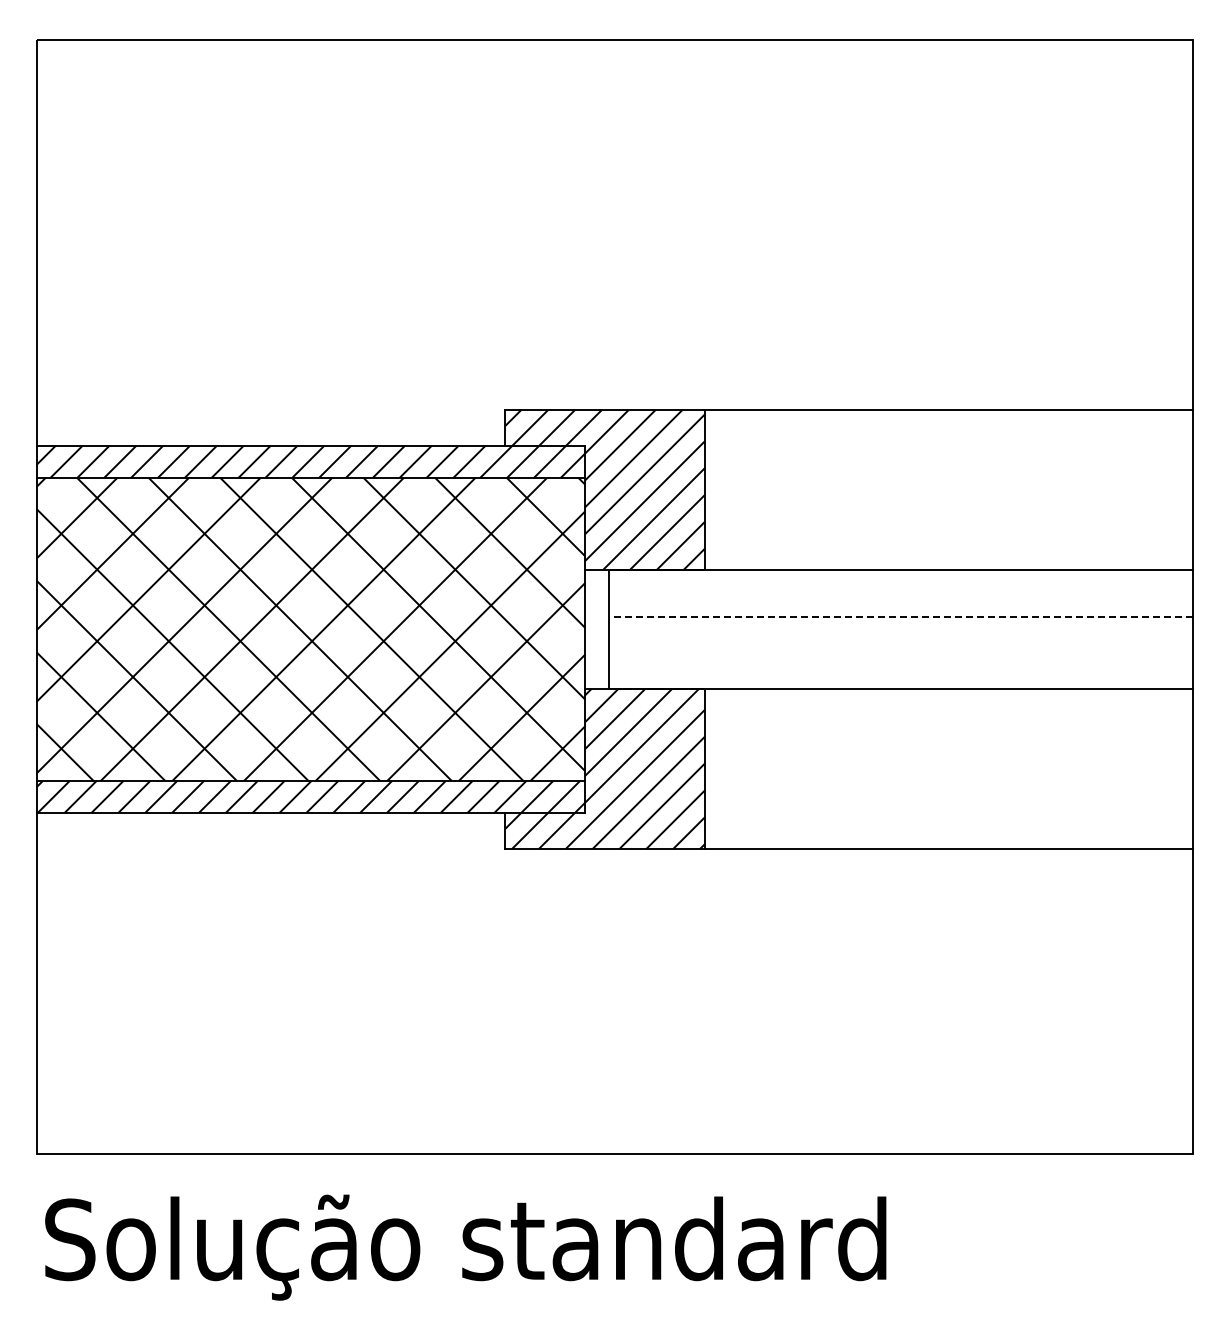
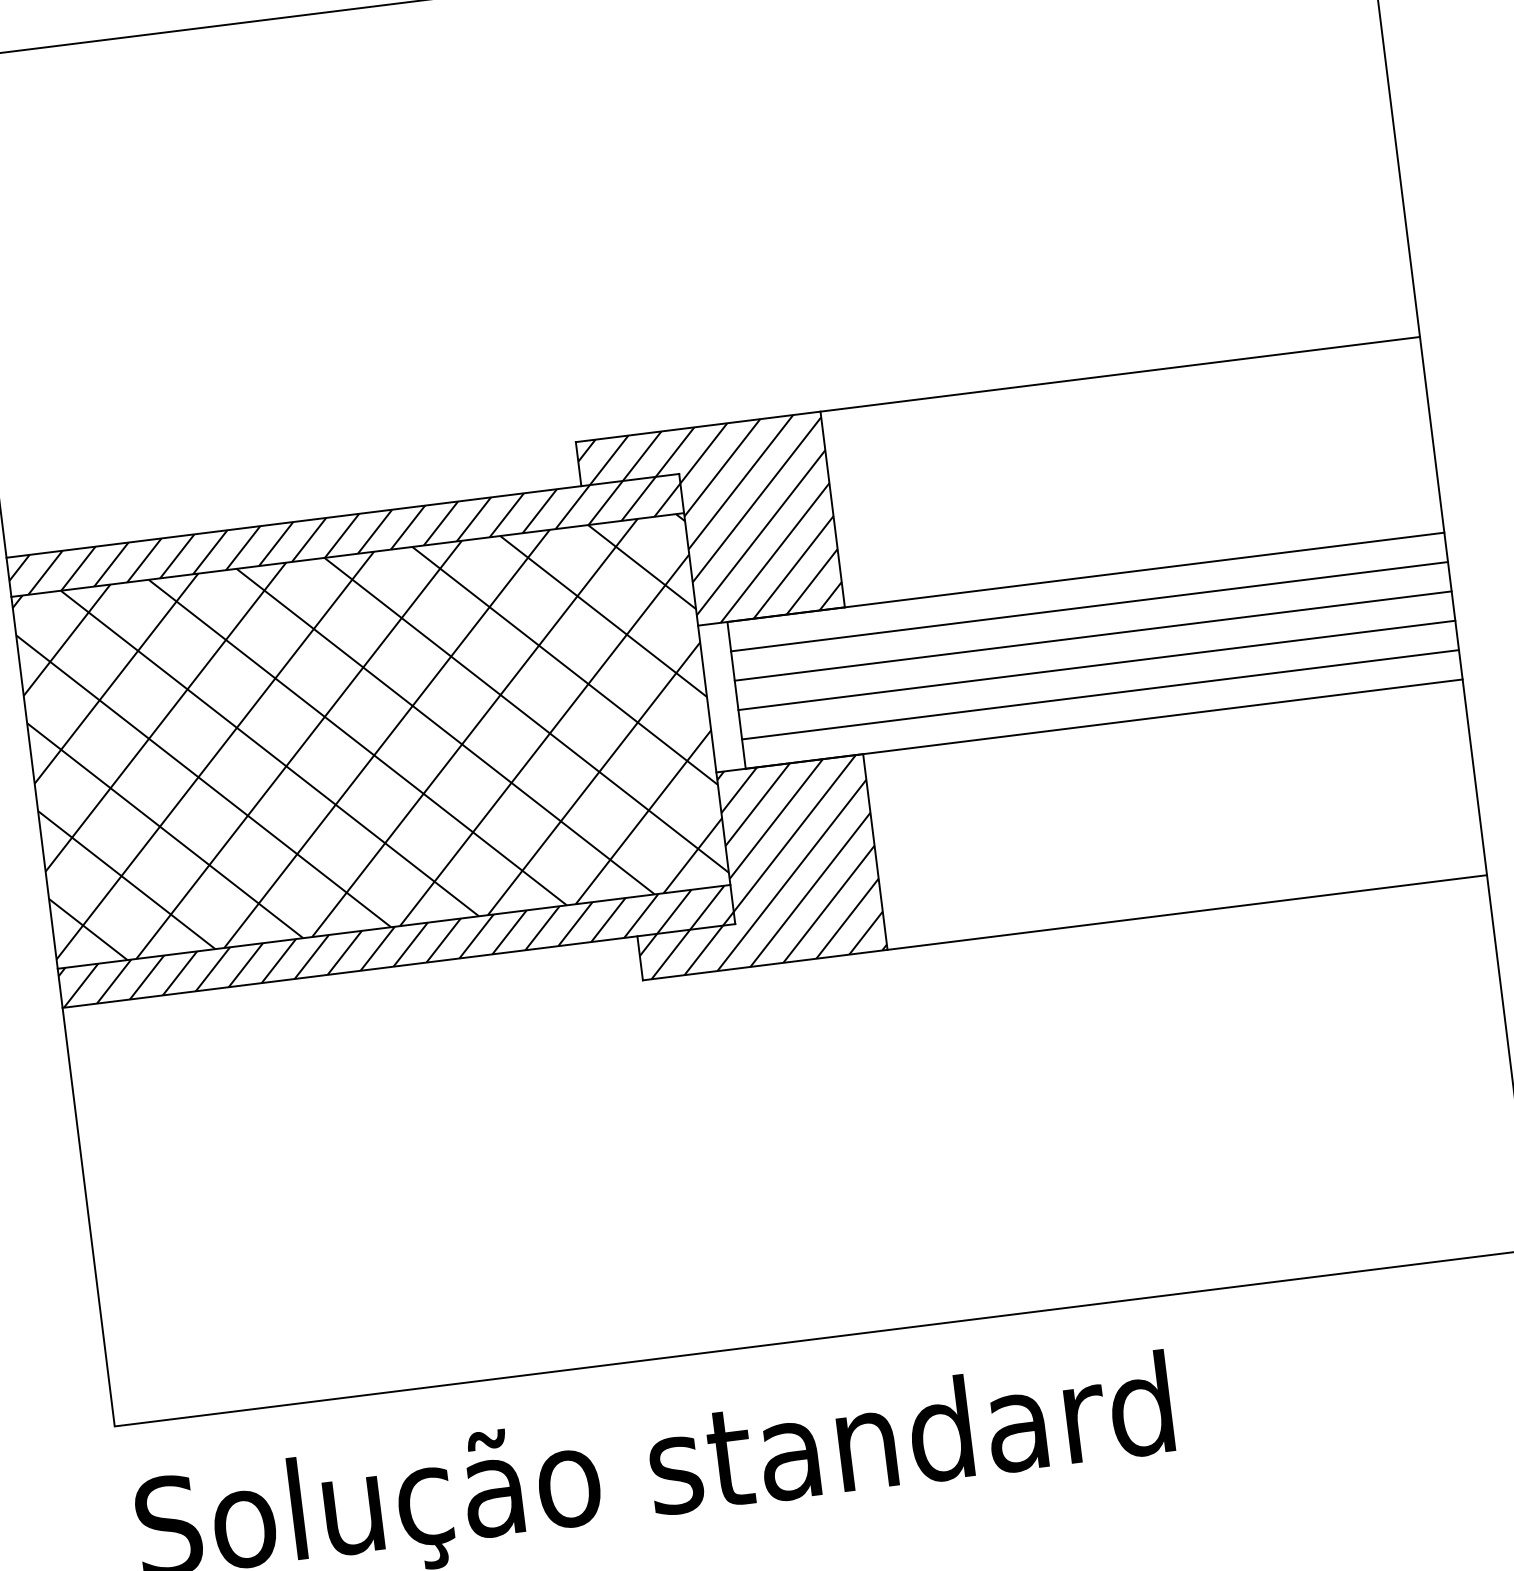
line: (900, 593) -> (1088, 606), added
line: (900, 617) -> (1092, 636), dashed -> solid
line: (900, 641) -> (1096, 665), added
line: (900, 665) -> (1099, 695), added

